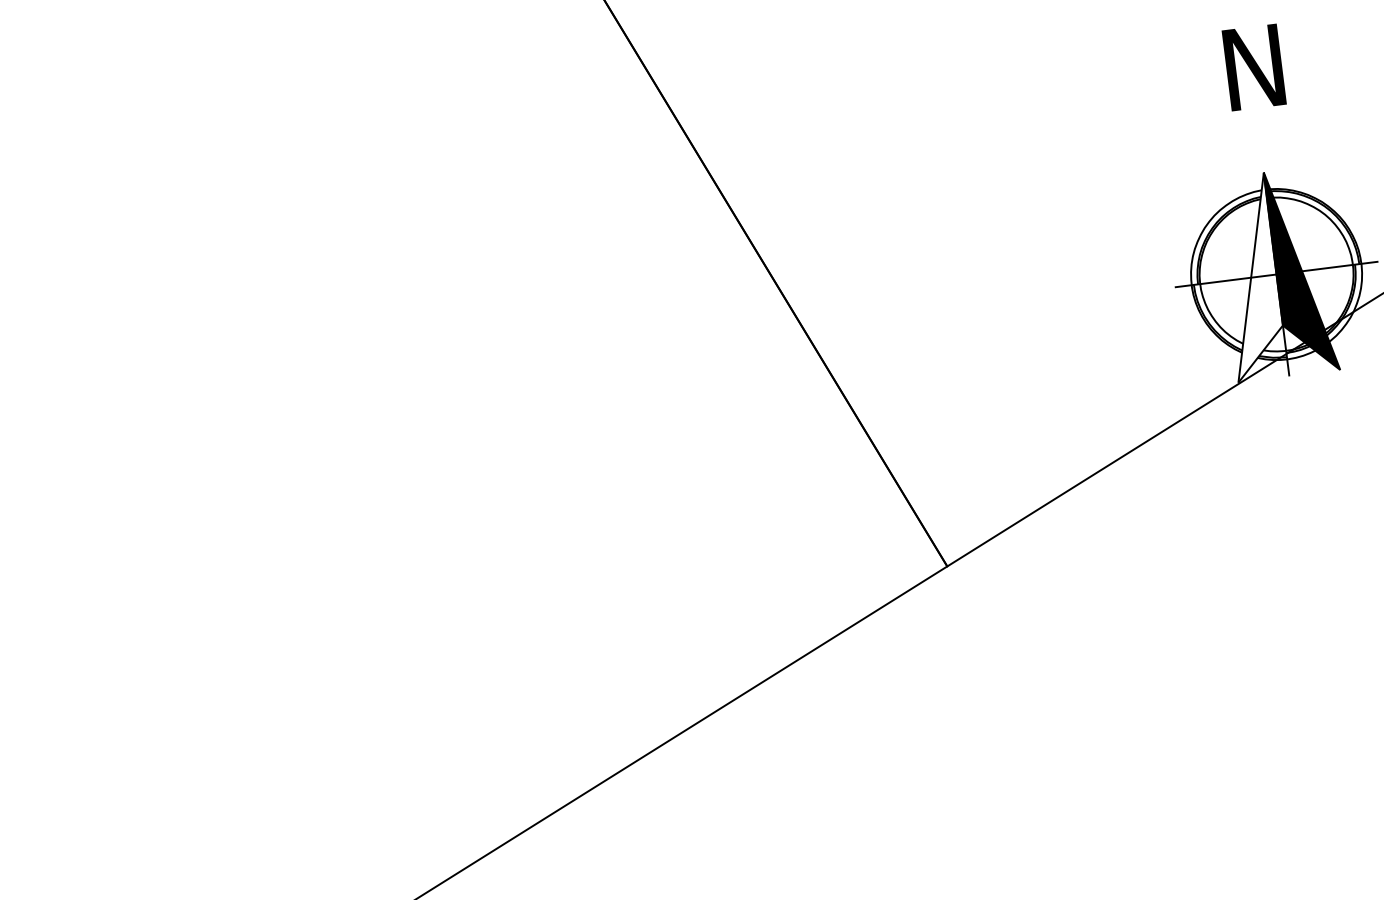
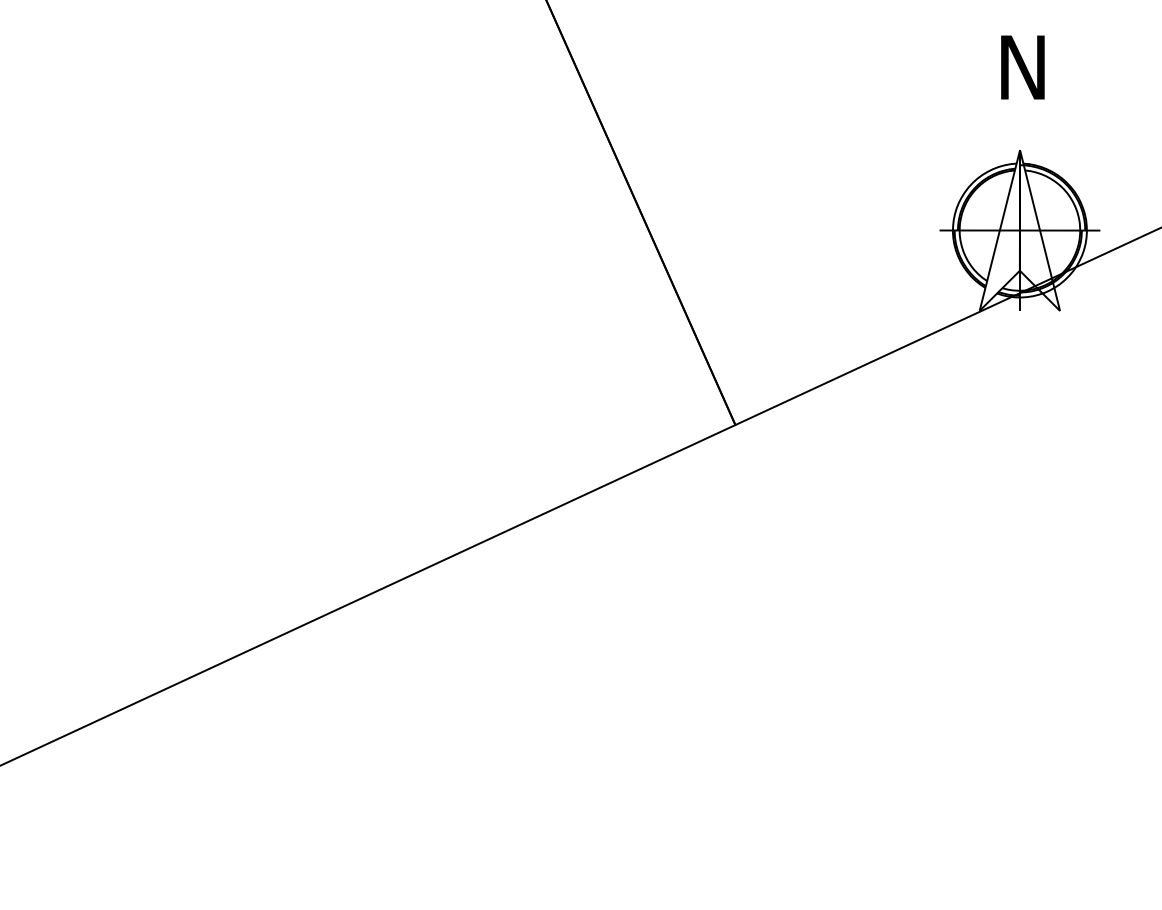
fill: (1301, 271) -> (1039, 230), removed

